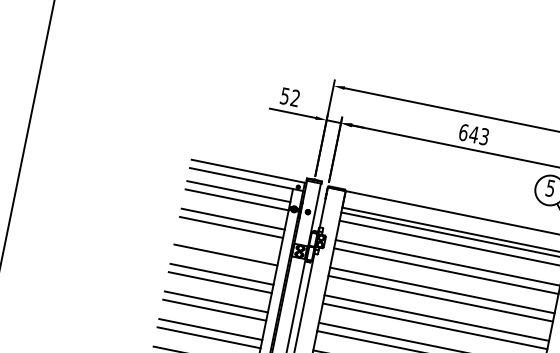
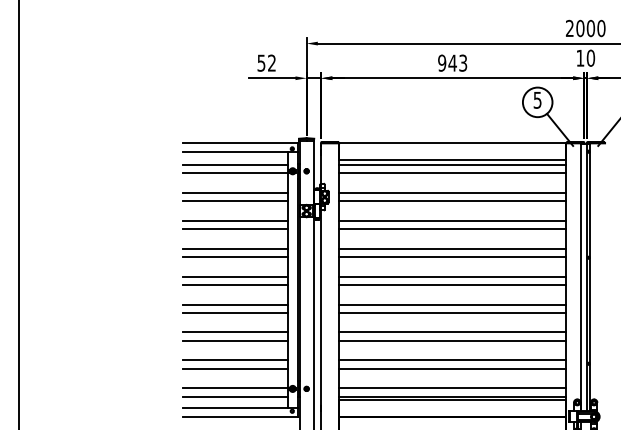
text: (464, 131) -> (442, 62), 643 -> 943
line: (227, 246) -> (235, 220), added

